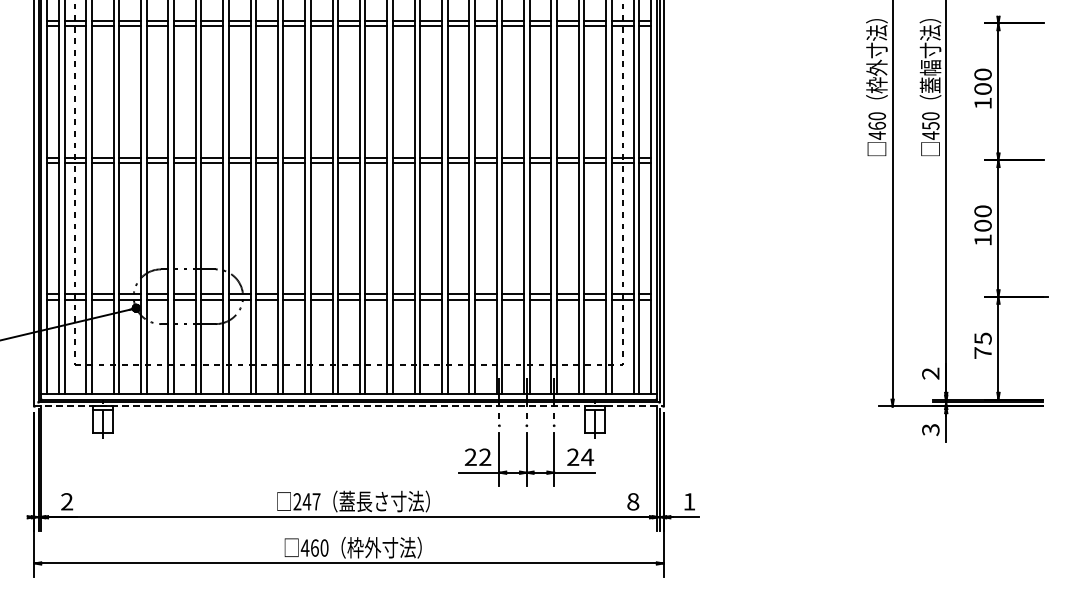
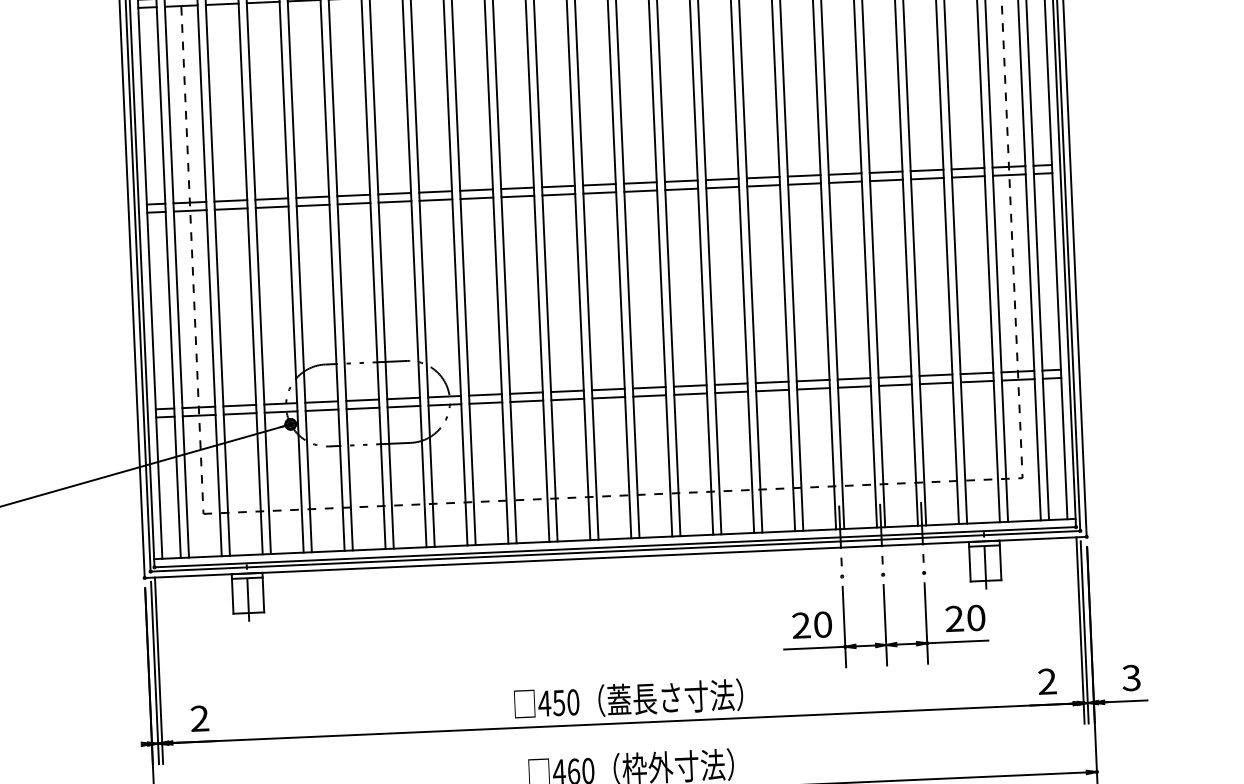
line: (349, 406) -> (616, 557), dashed -> solid
text: (485, 457) -> (823, 624), 22 -> 20
text: (587, 457) -> (976, 618), 24 -> 20
text: (306, 501) -> (558, 702), 247 -> 450
text: (633, 501) -> (1047, 681), 8 -> 2
text: (689, 501) -> (1131, 677), 1 -> 3

